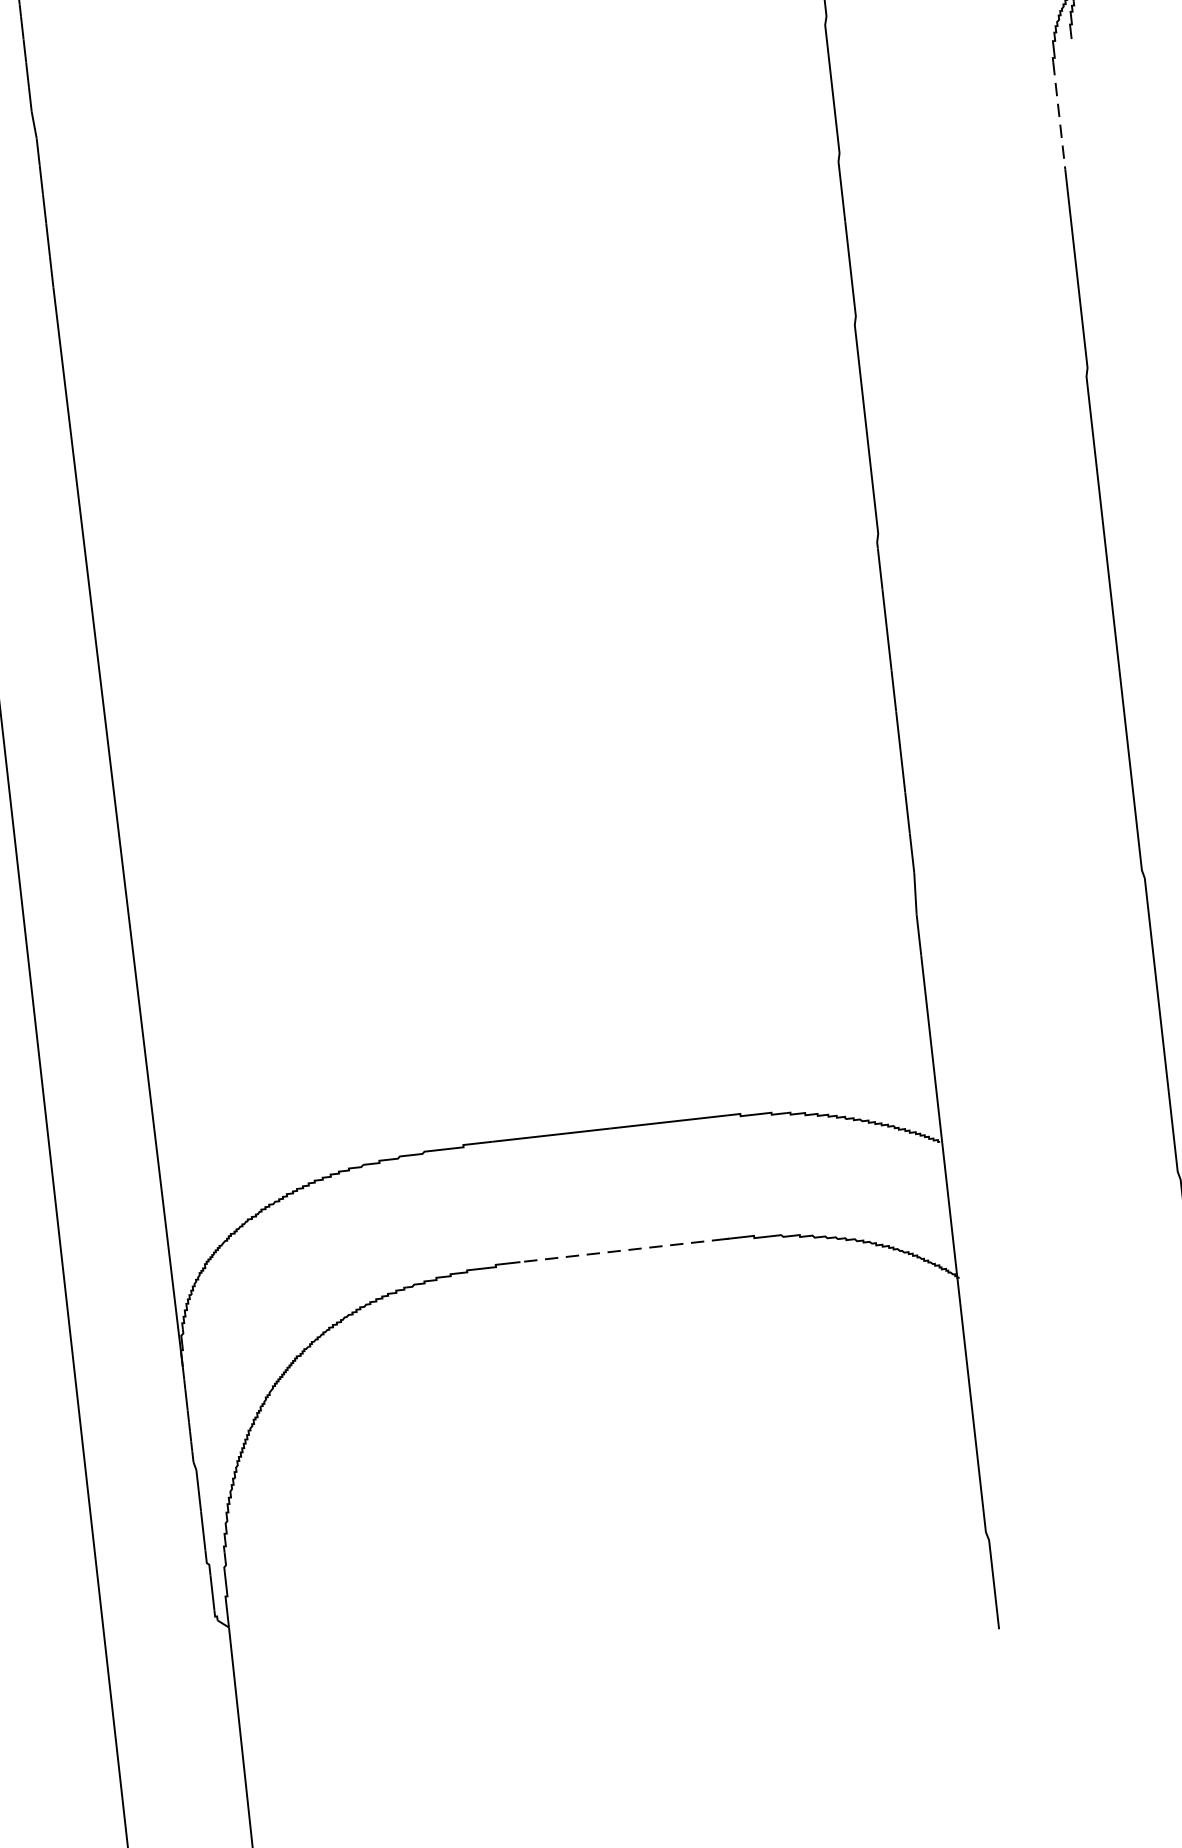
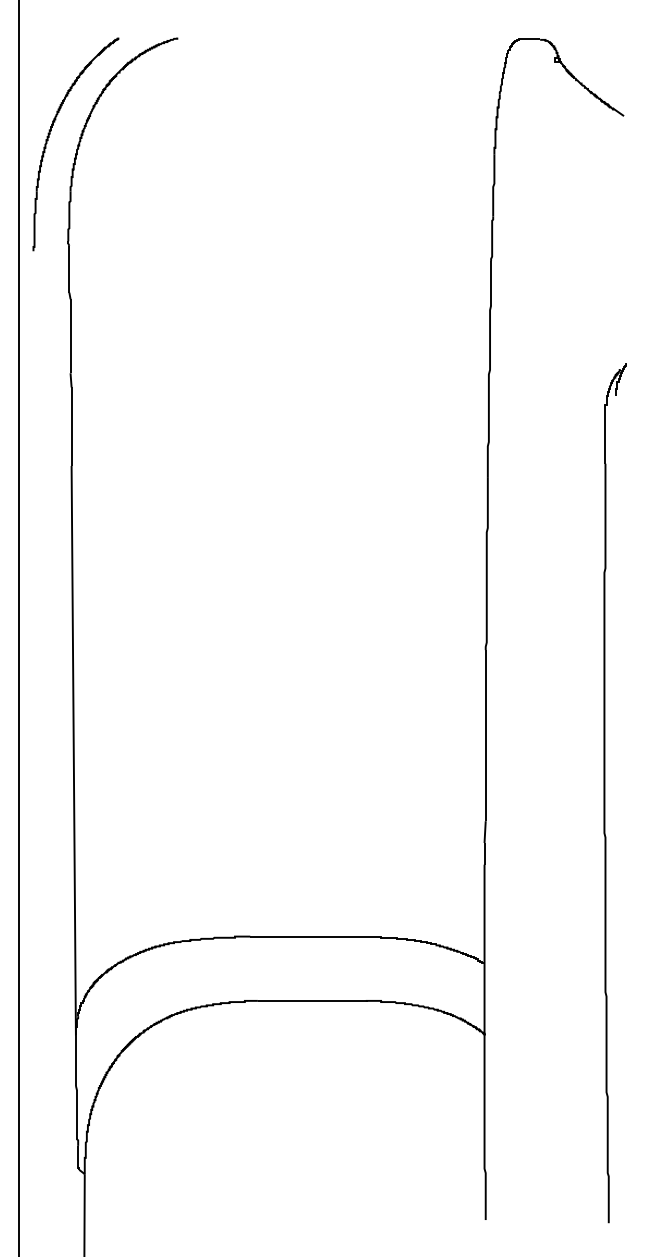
line: (1059, 116) -> (605, 435), dashed -> solid
line: (622, 1249) -> (311, 1000), dashed -> solid

